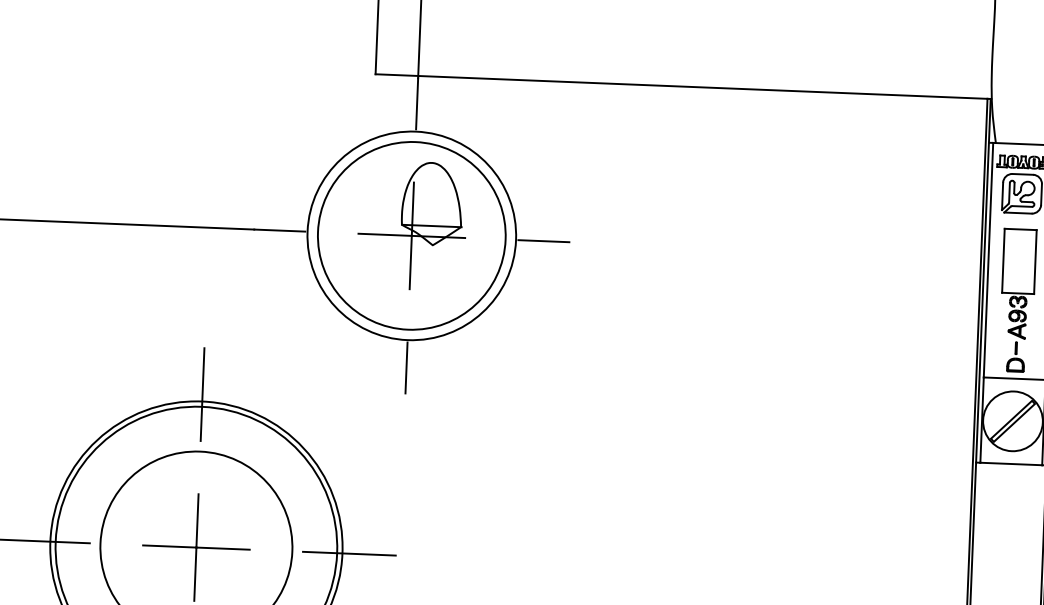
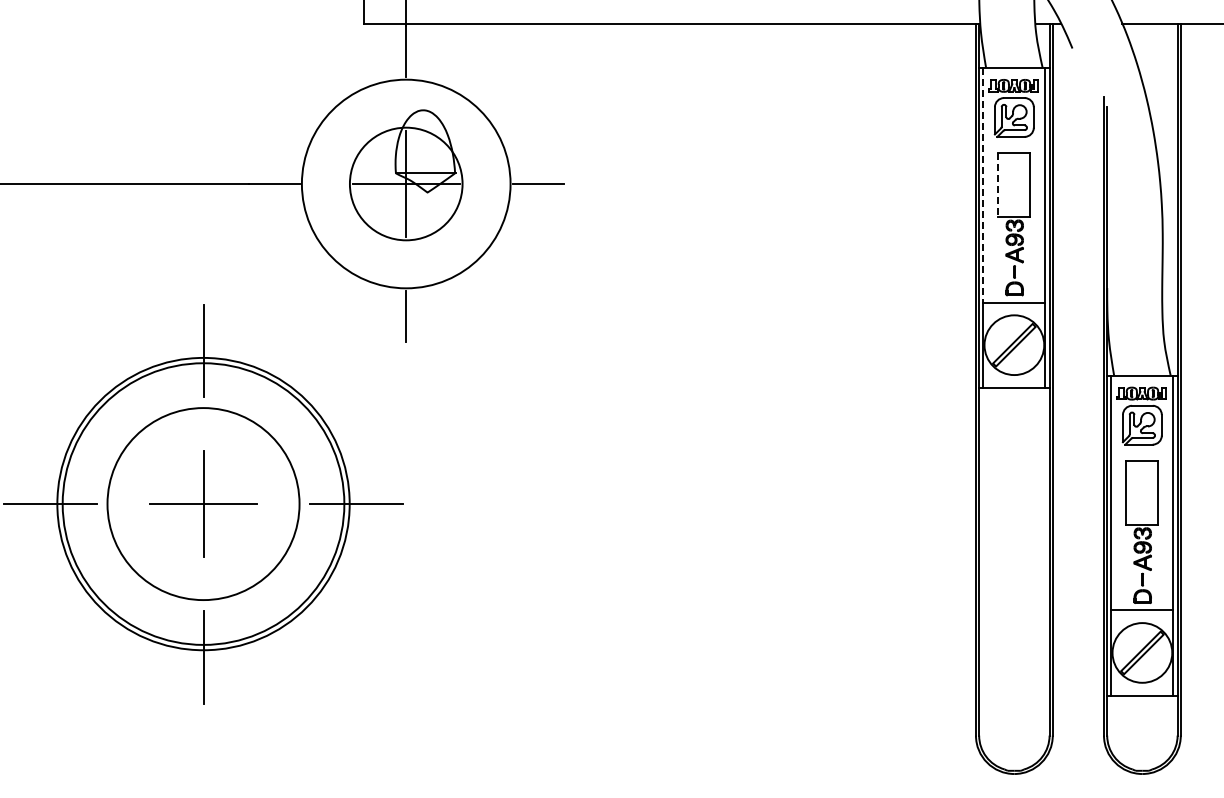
circle: (412, 235) -> (406, 183), size x0.6
line: (988, 260) -> (983, 185), solid -> dashed
line: (1003, 261) -> (998, 185), solid -> dashed

